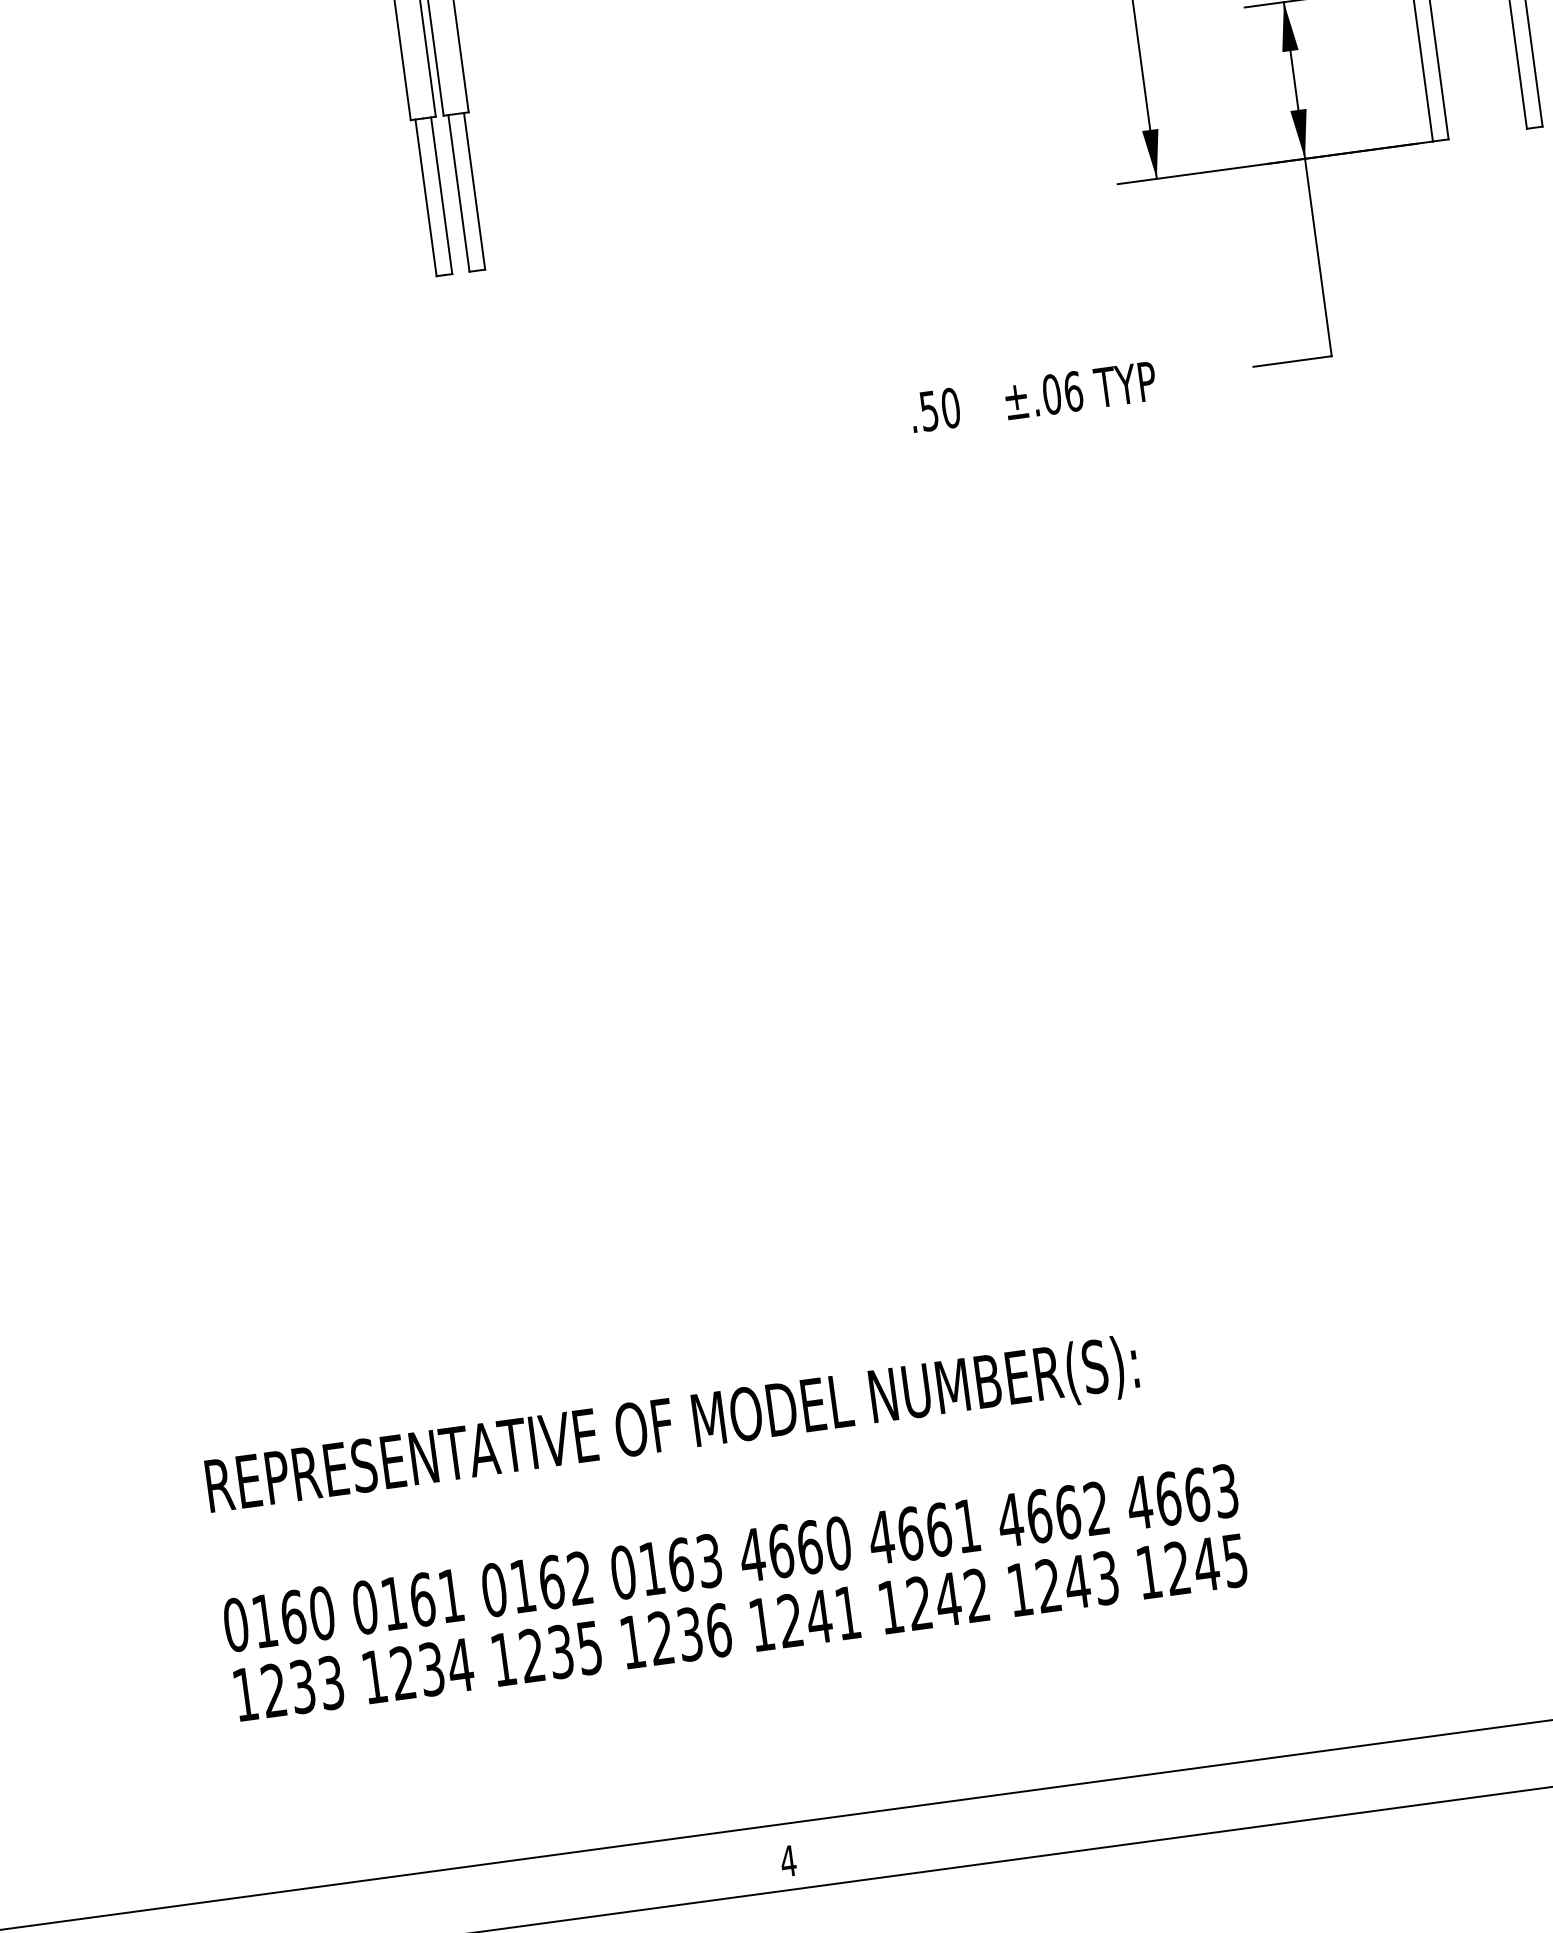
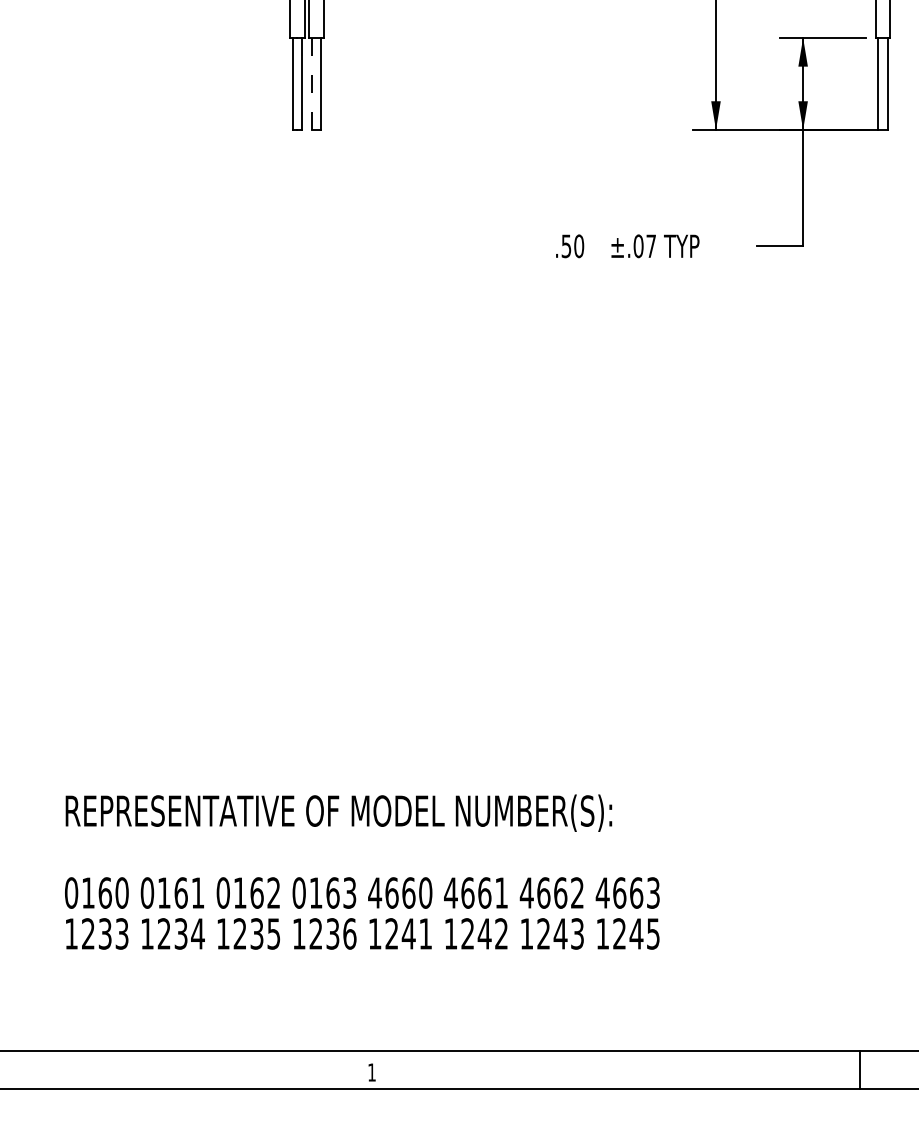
line: (458, 194) -> (311, 84), solid -> dashed
text: (1073, 391) -> (651, 246), ±.06 -> ±.07
text: (787, 1861) -> (371, 1072), 4 -> 1

